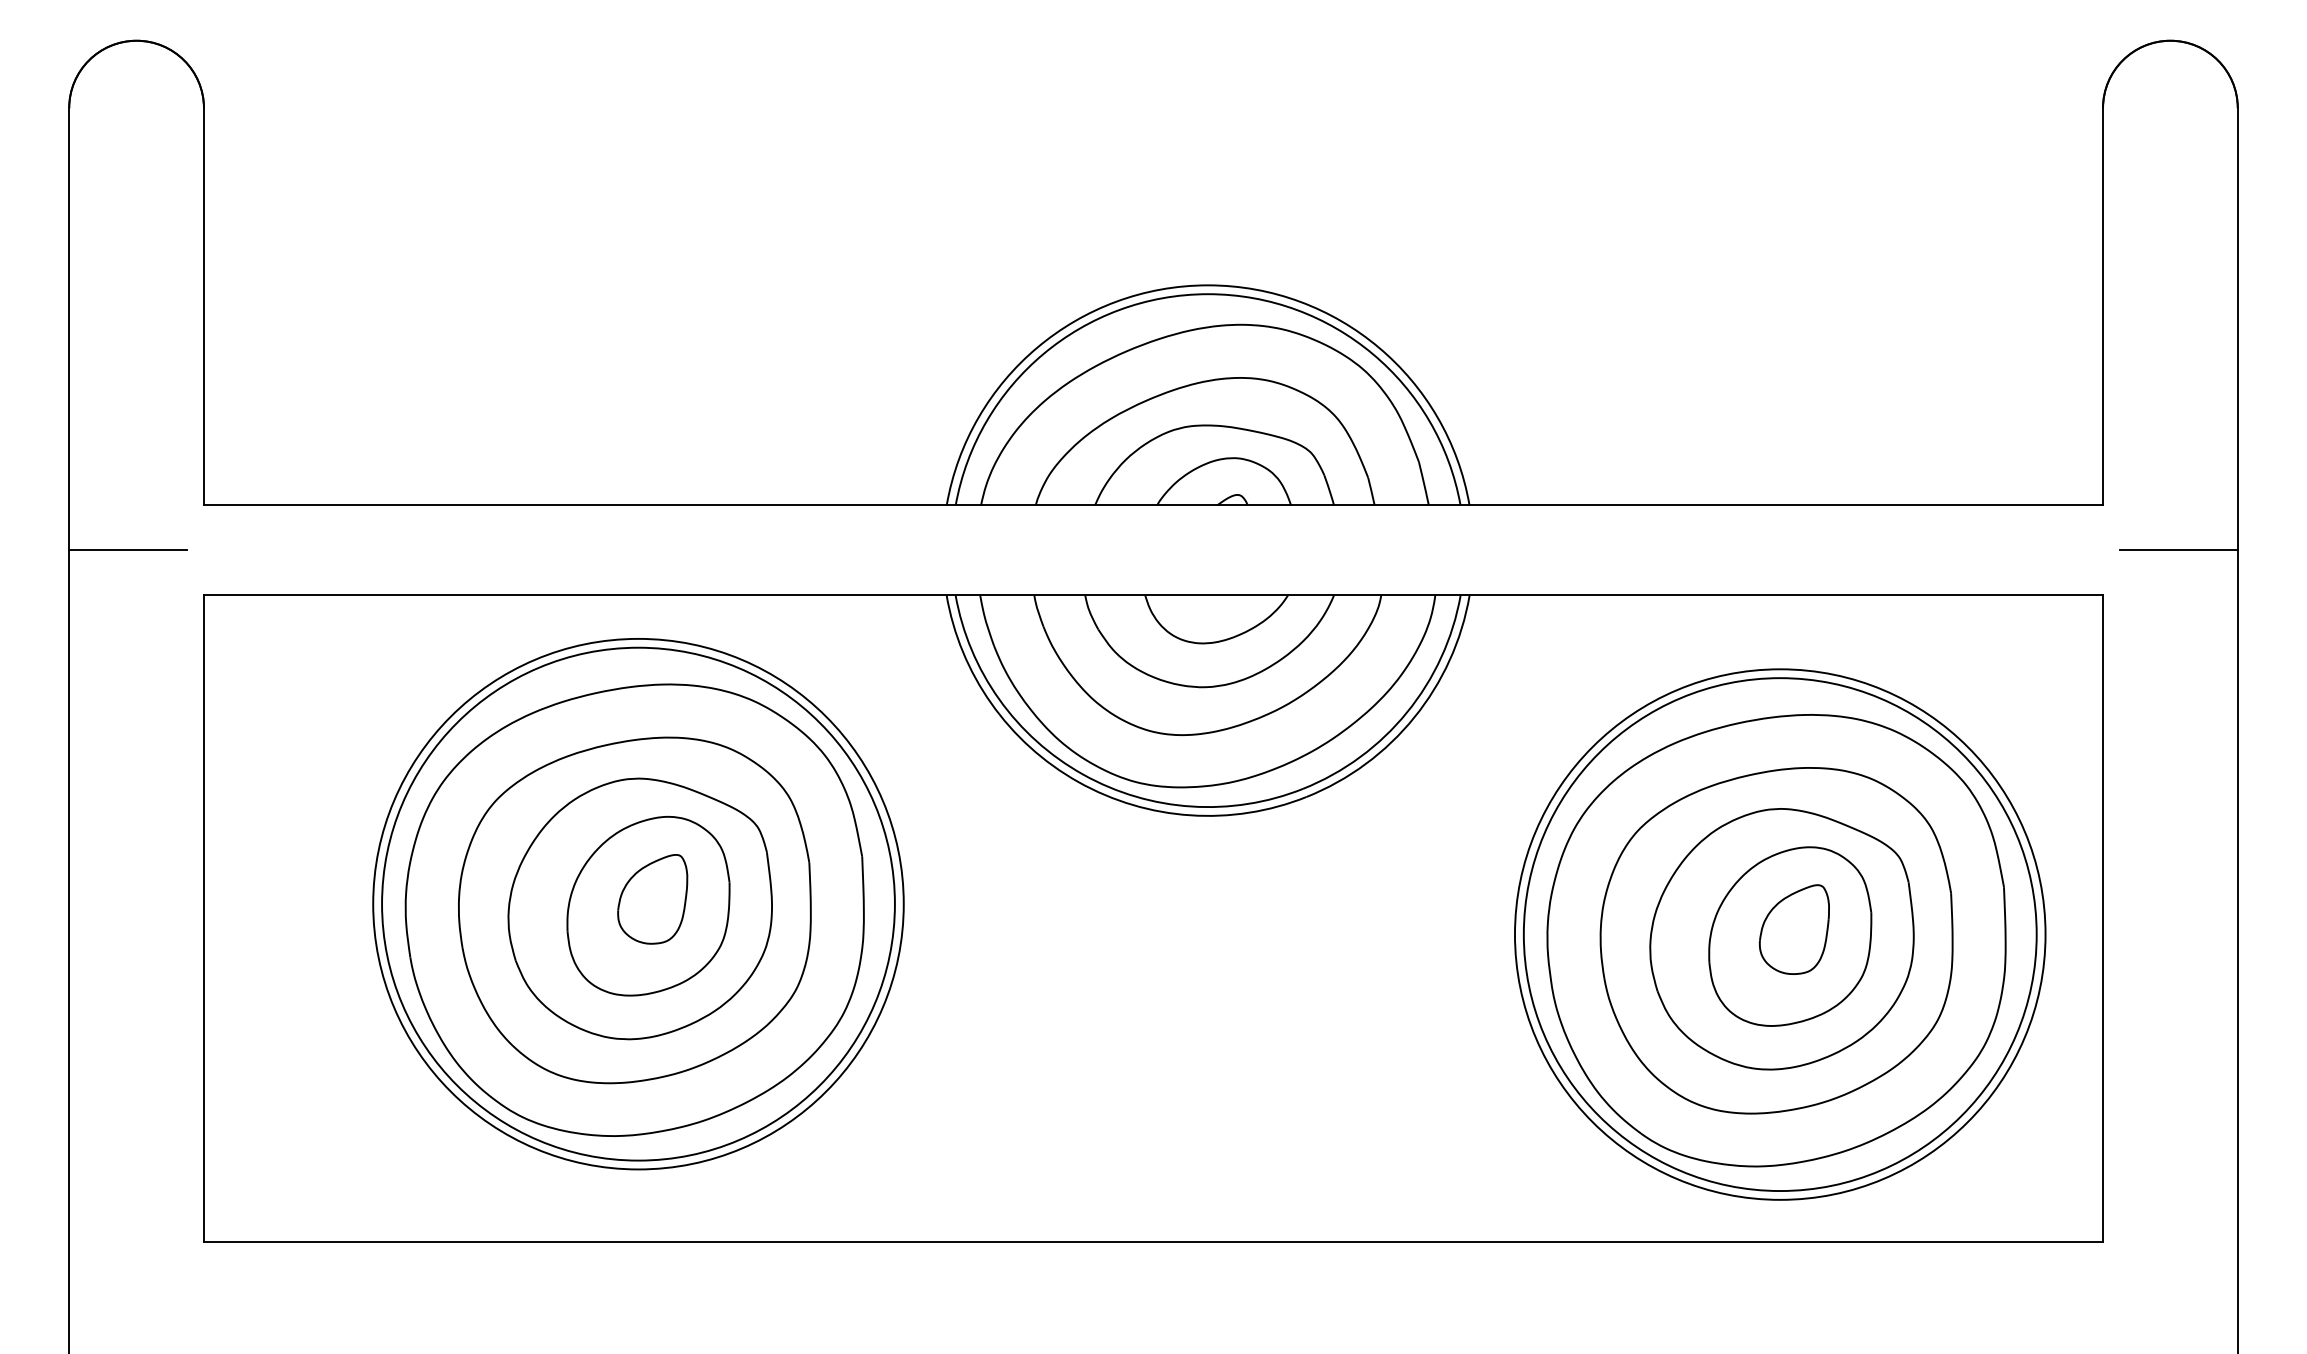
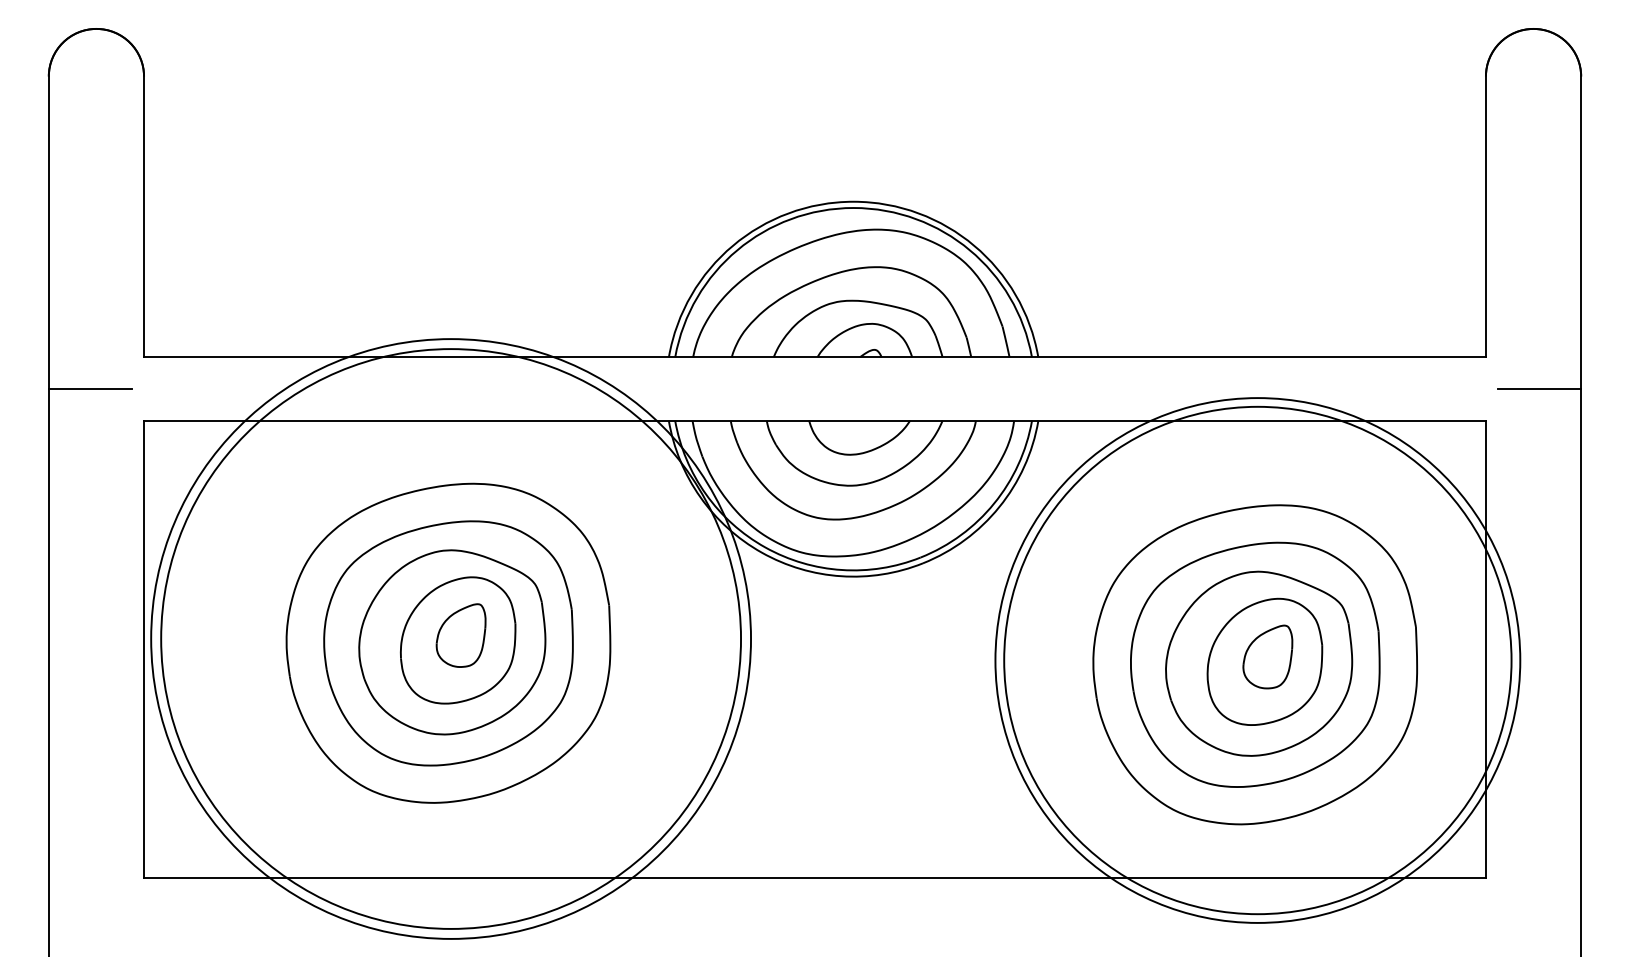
circle: (638, 903) -> (451, 638), size x1.6
circle: (638, 903) -> (451, 638), size x1.6
circle: (1779, 934) -> (1257, 660), size x1.4
circle: (1779, 934) -> (1257, 660), size x1.4

